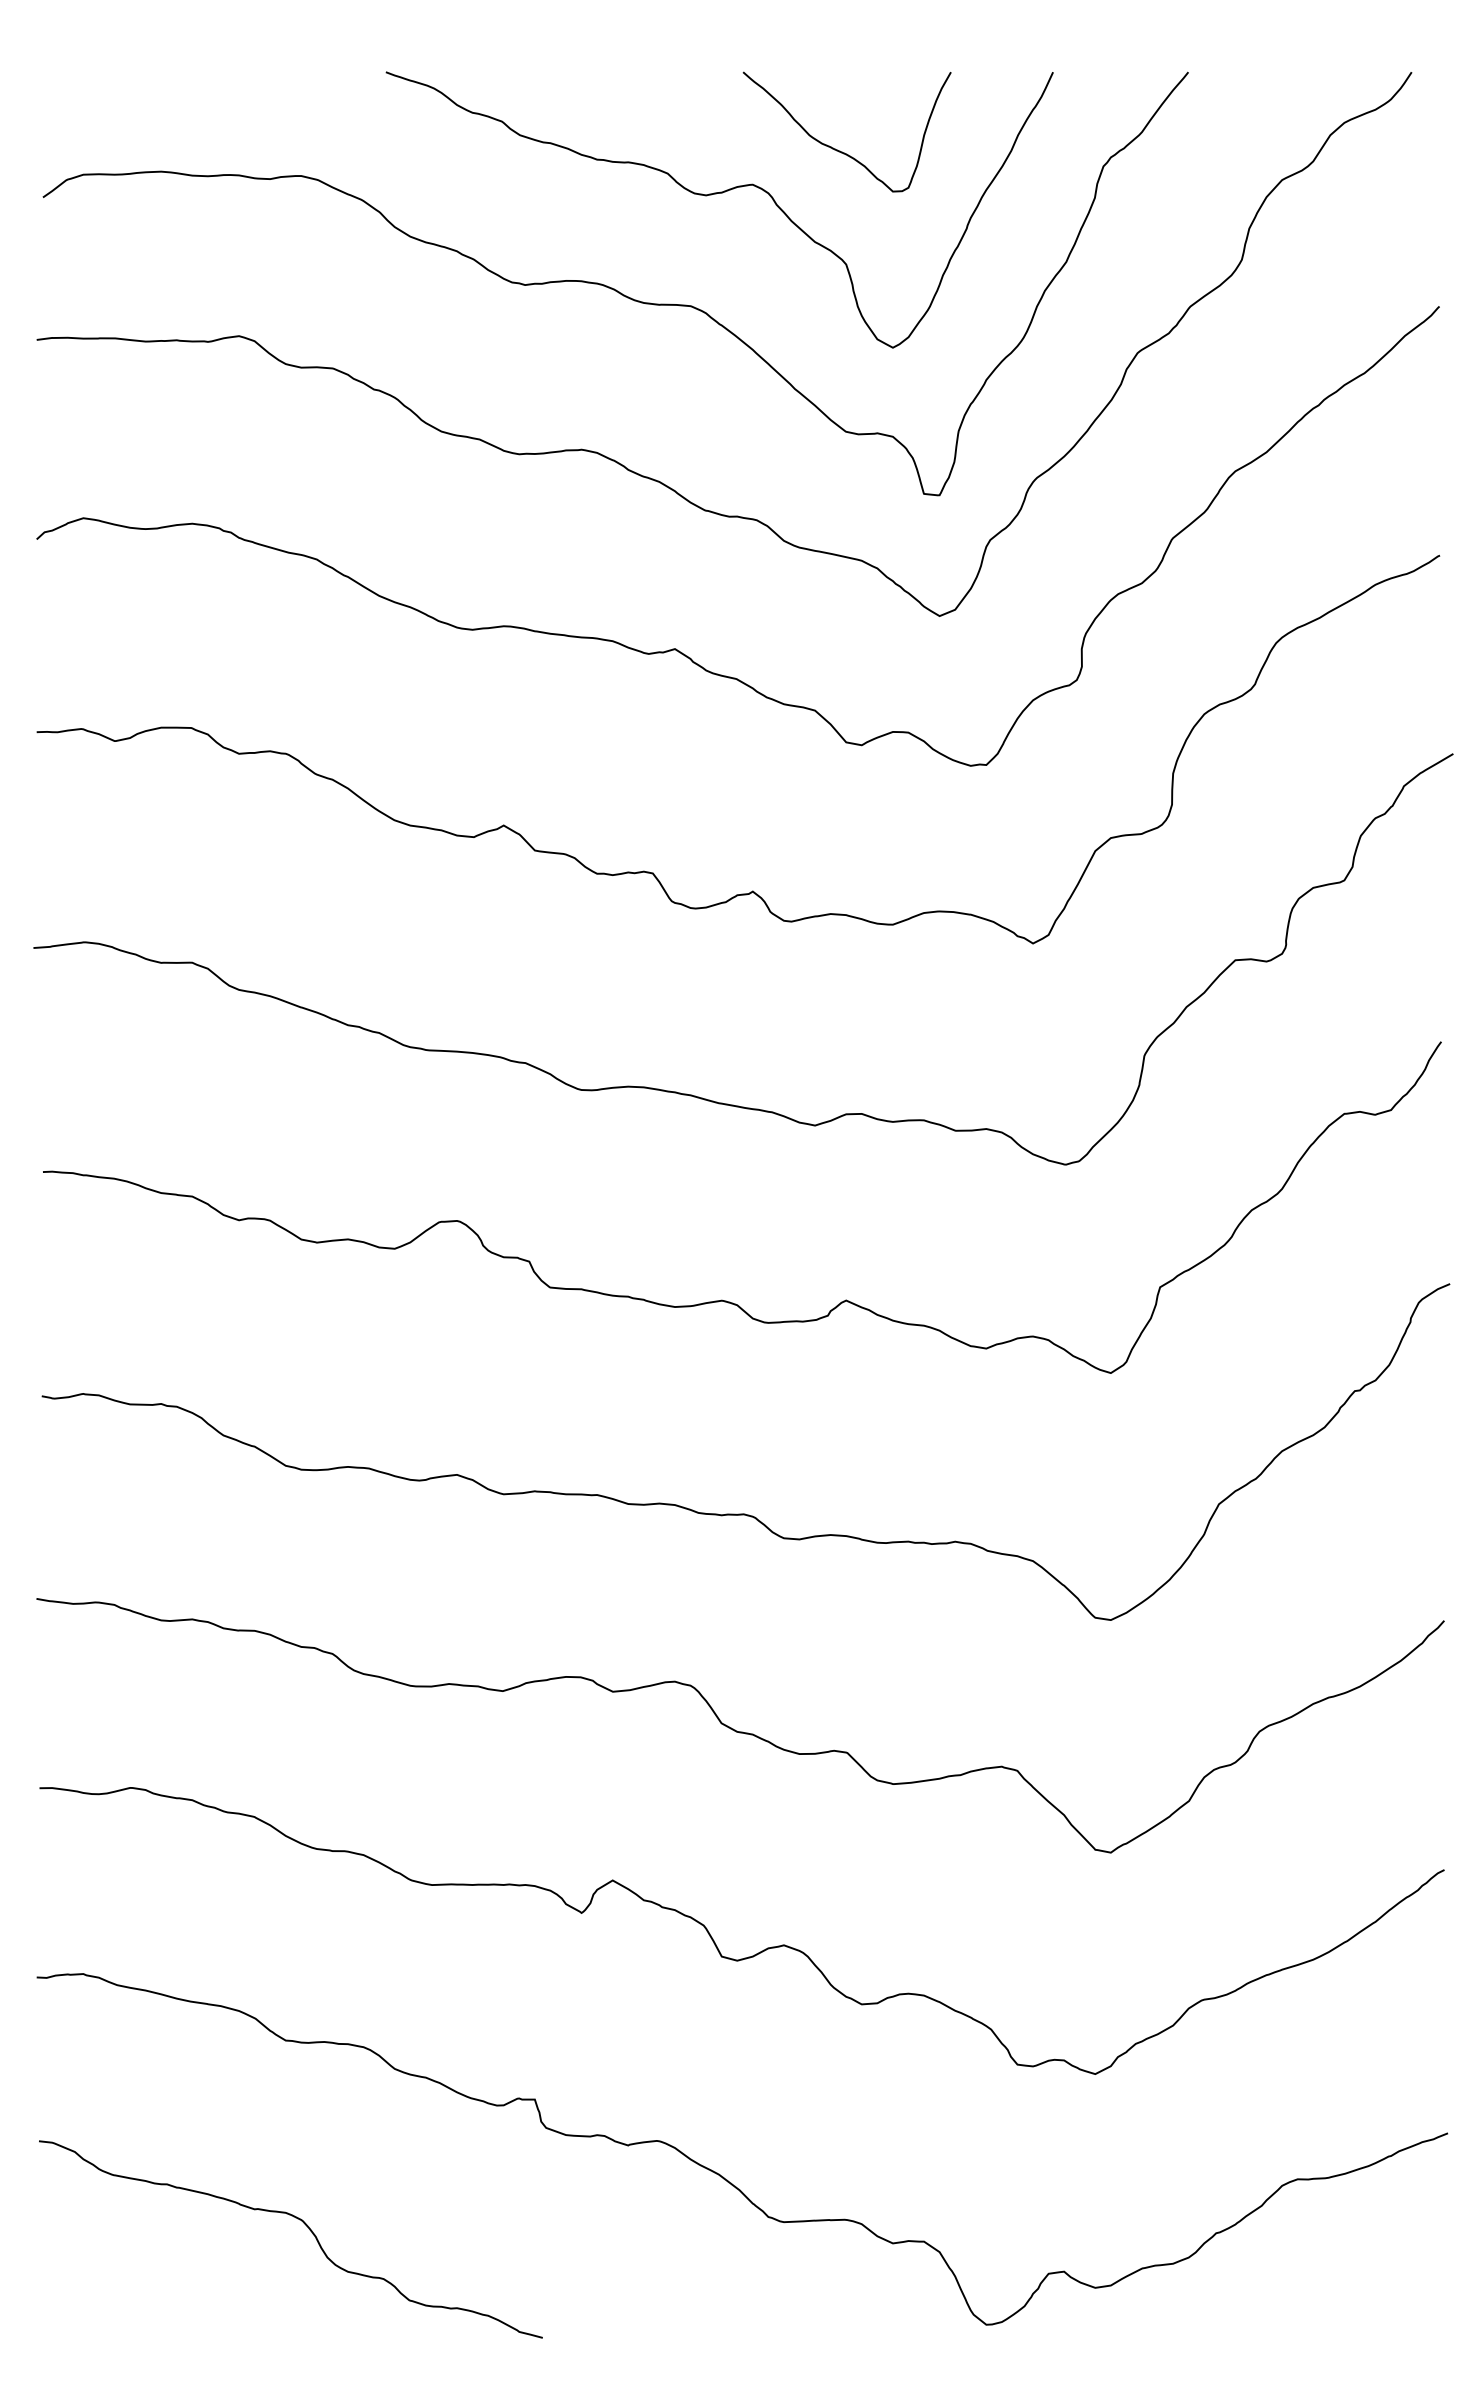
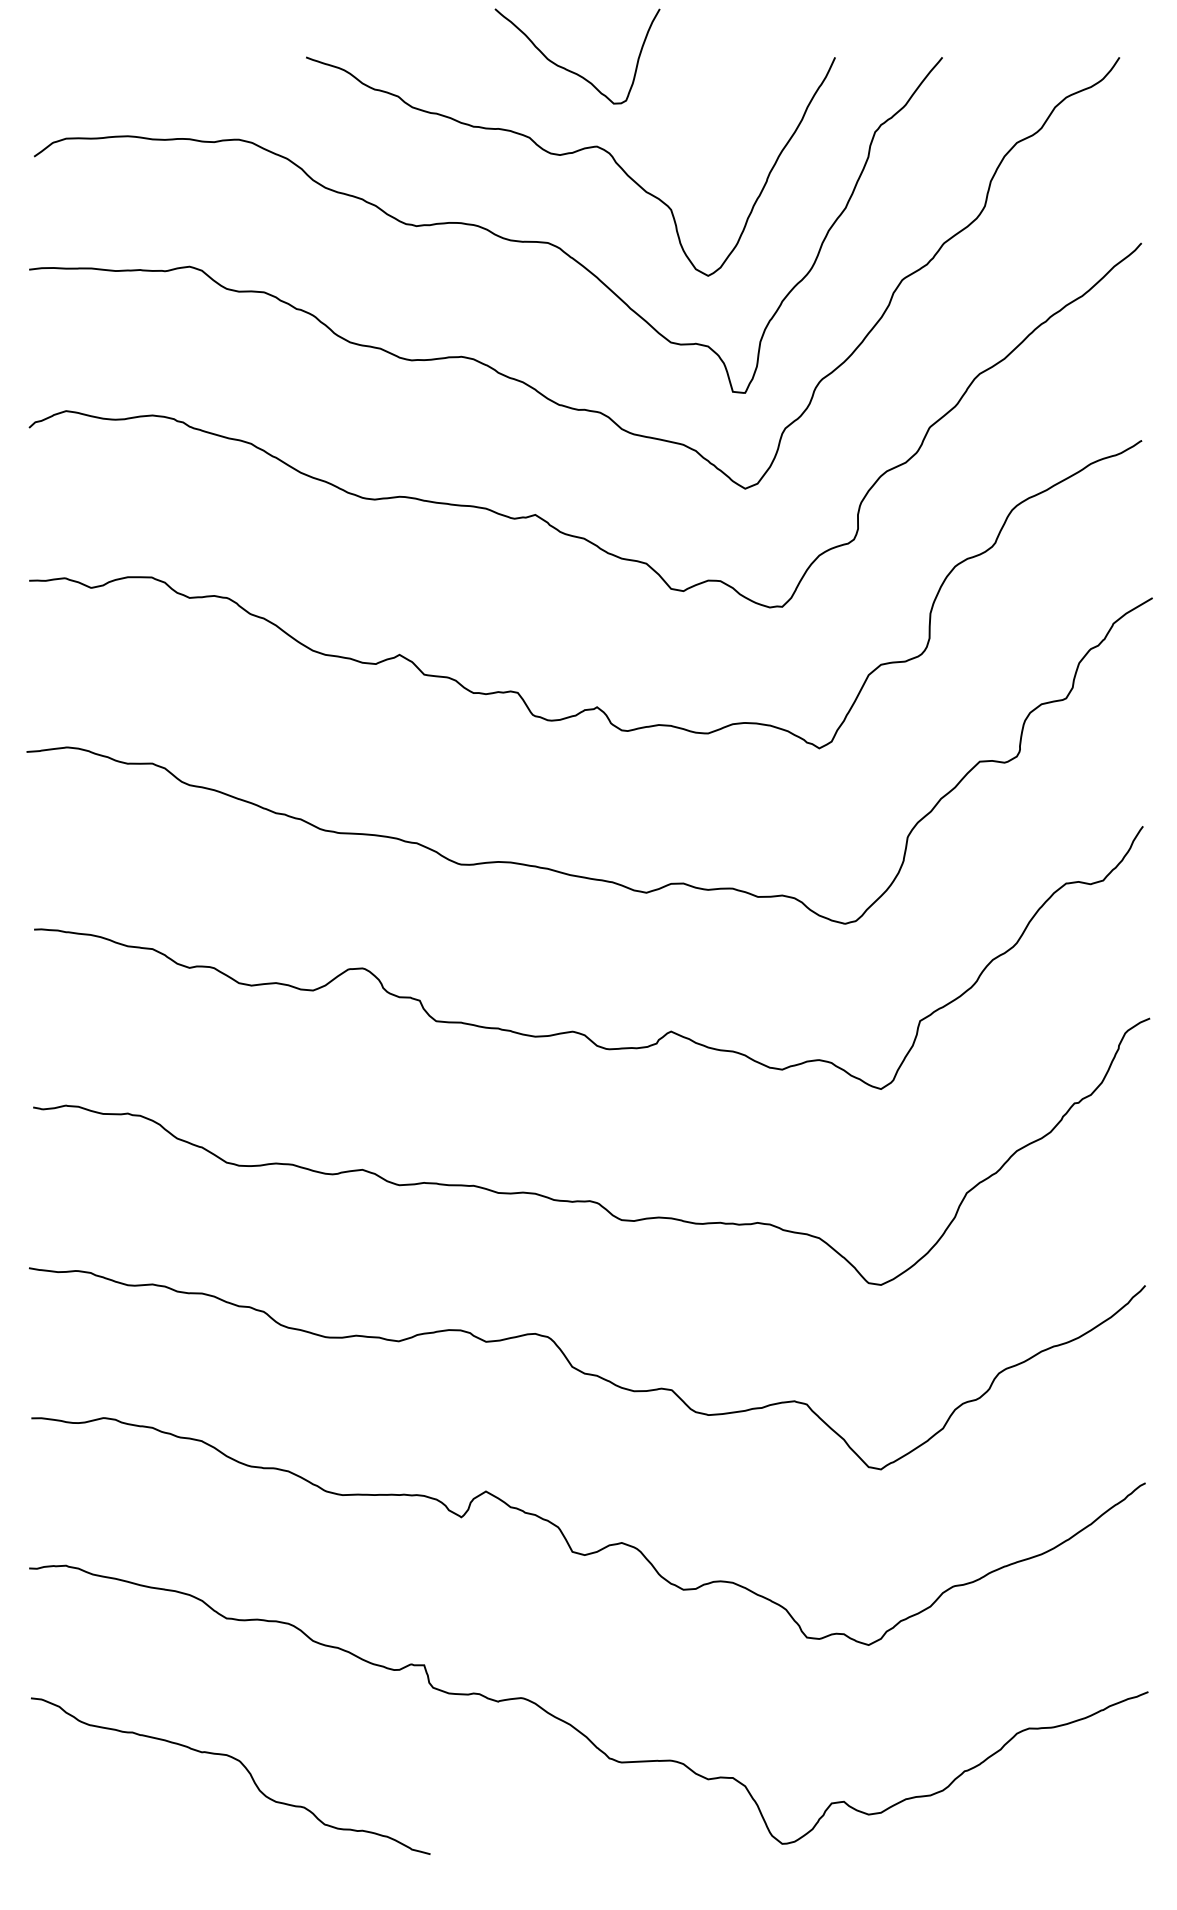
curve: (840, 150) -> (572, 71), moved

